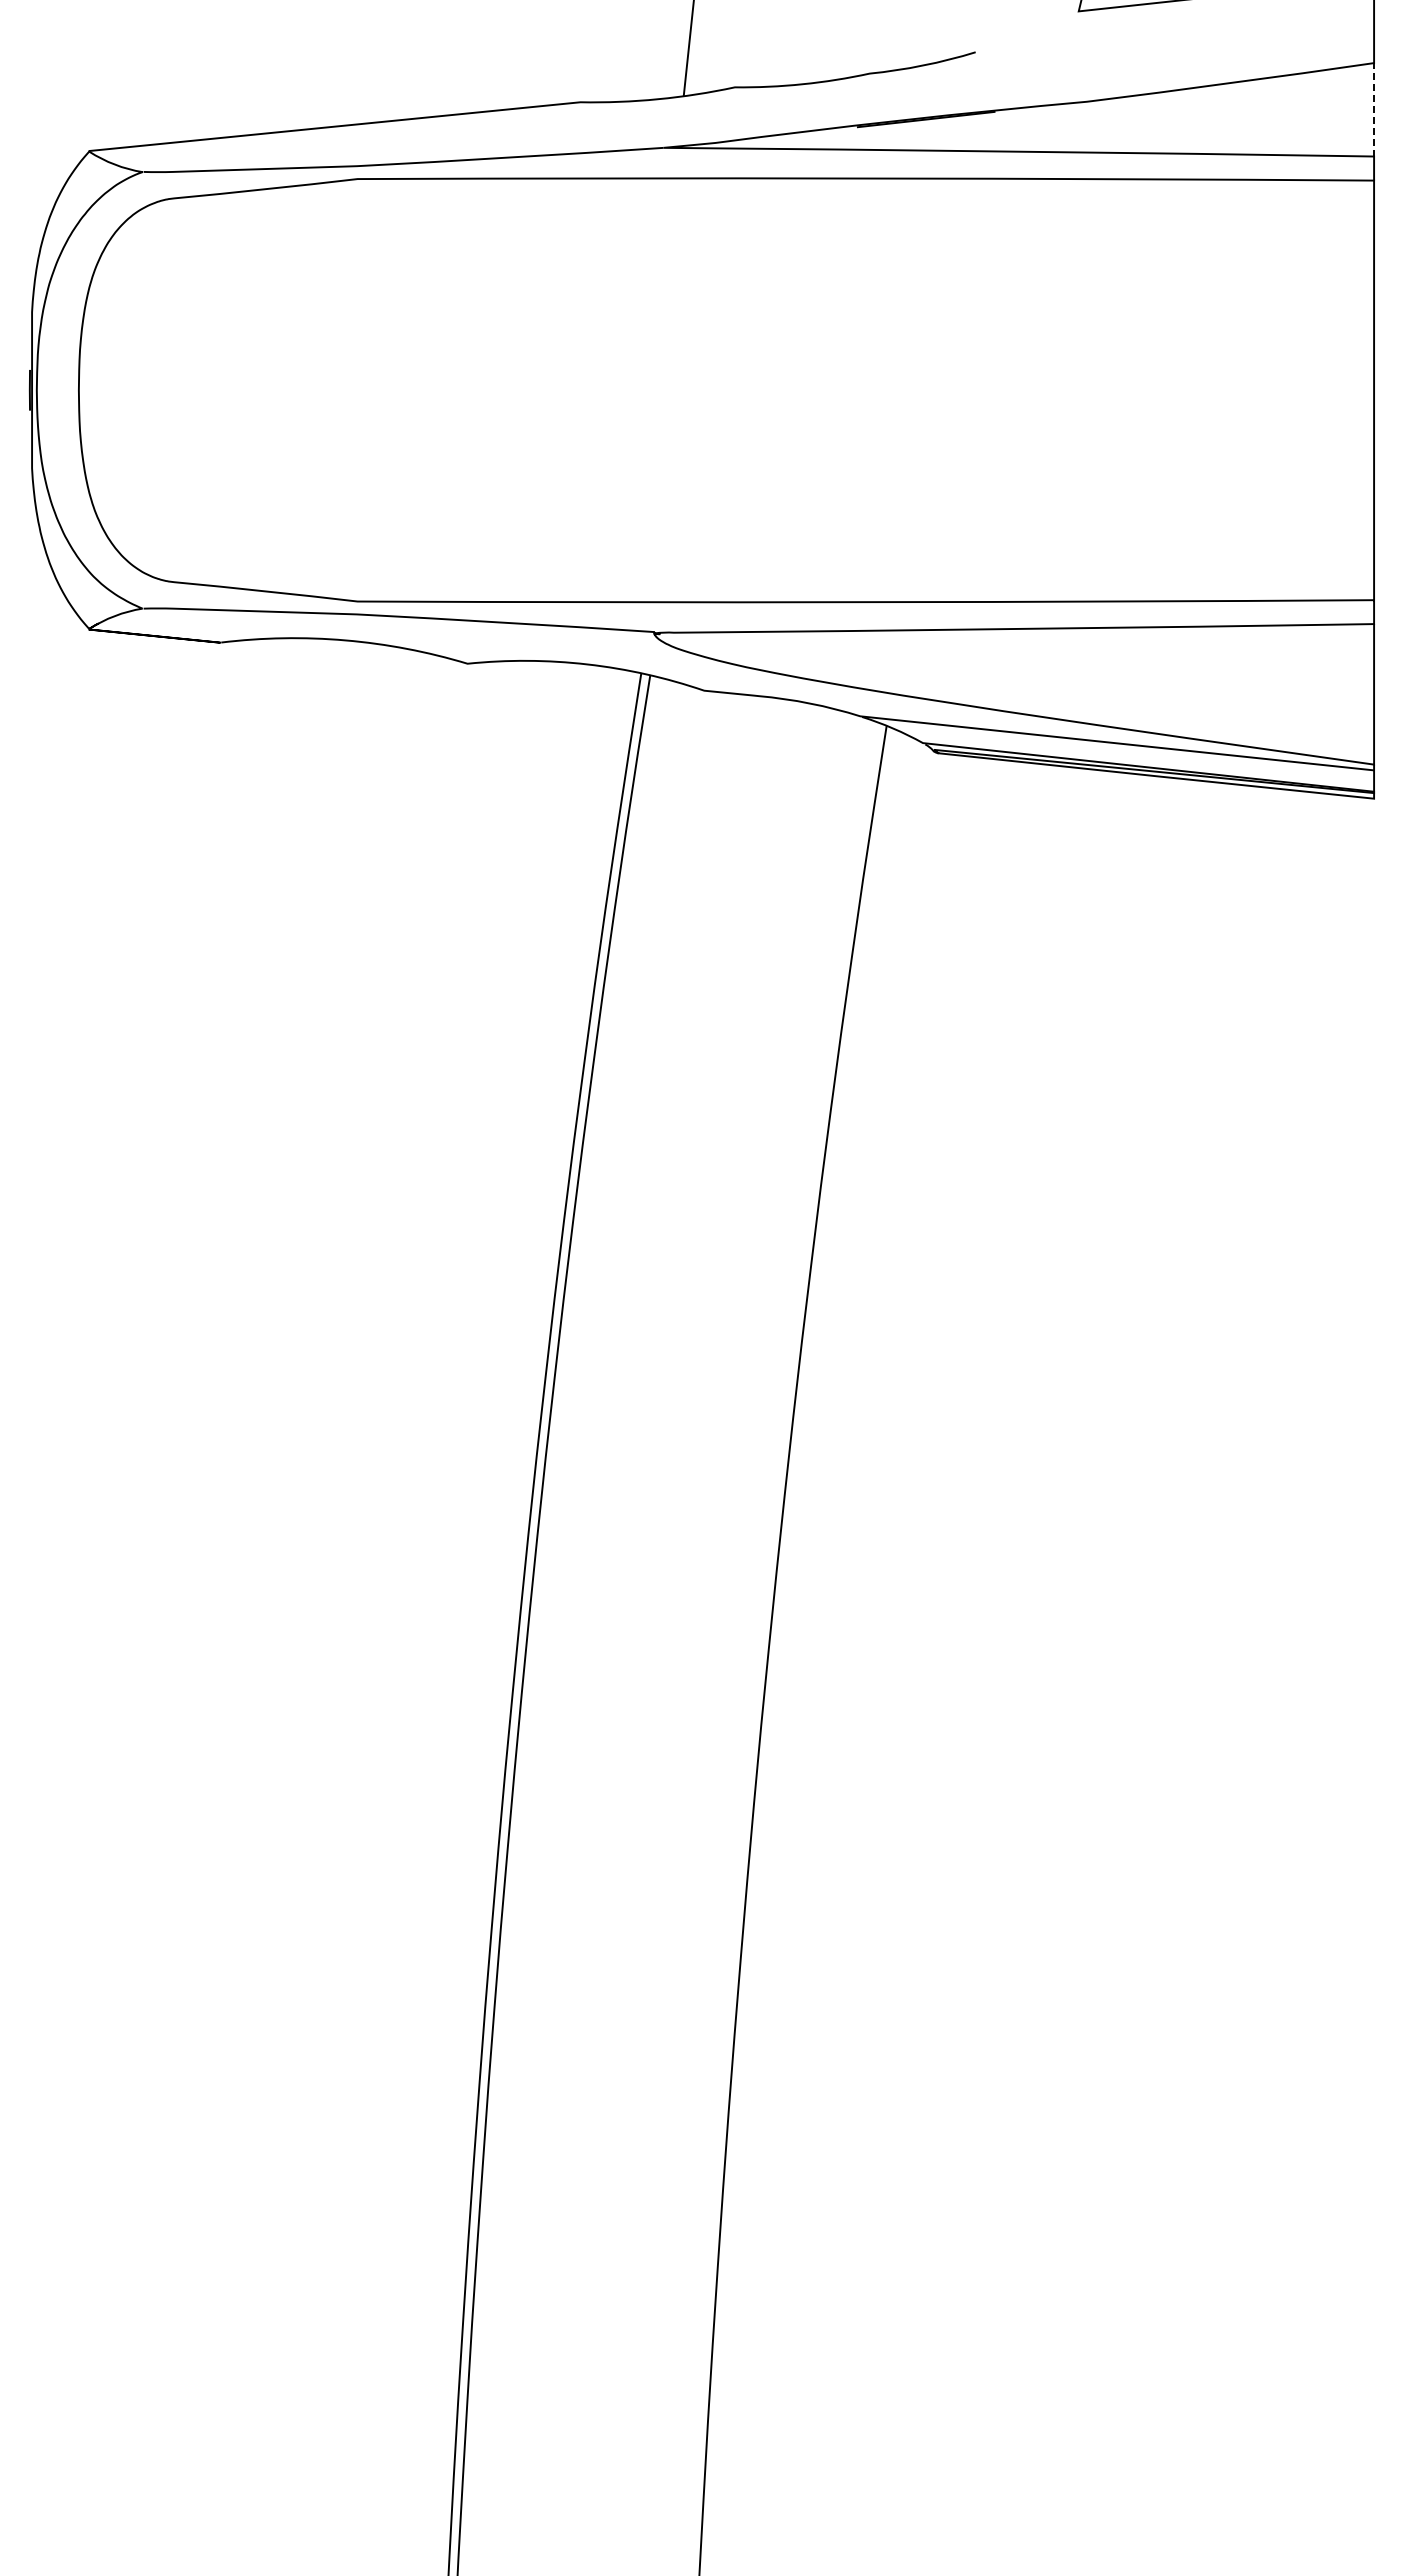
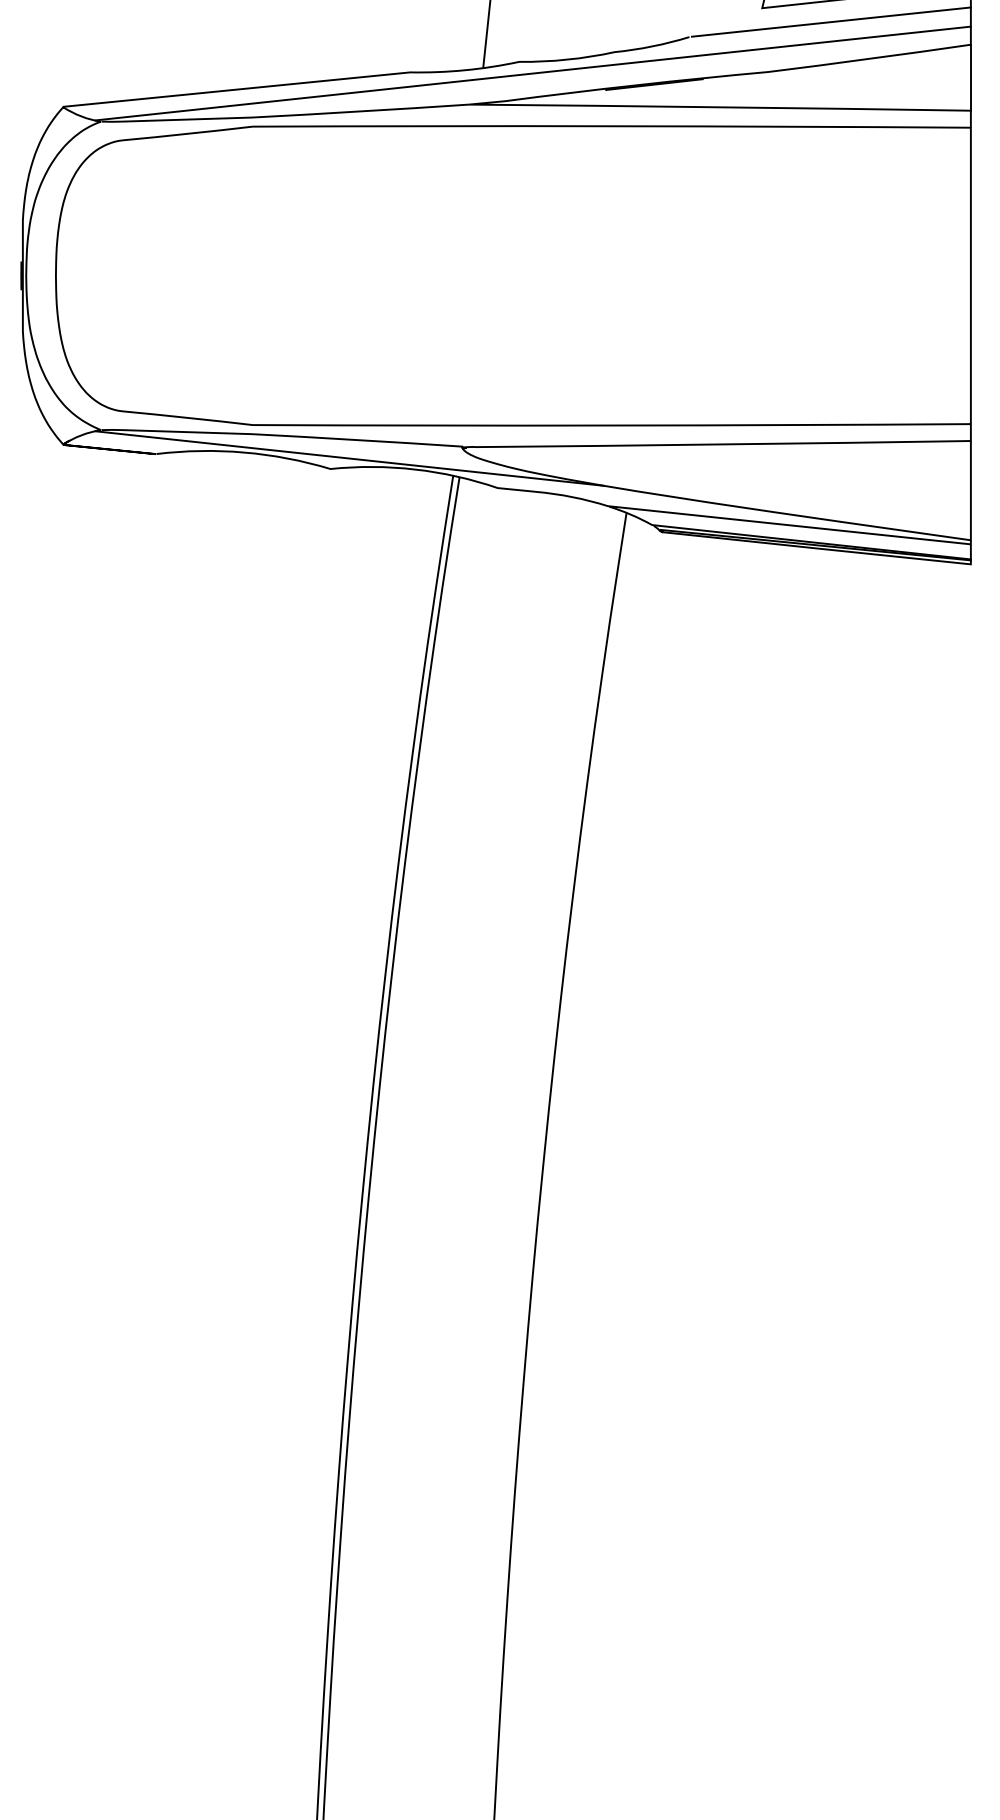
line: (1176, 30) -> (831, 21), added
line: (754, 103) -> (533, 73), added
line: (1374, 109) -> (971, 77), dashed -> solid
line: (494, 648) -> (349, 458), added

